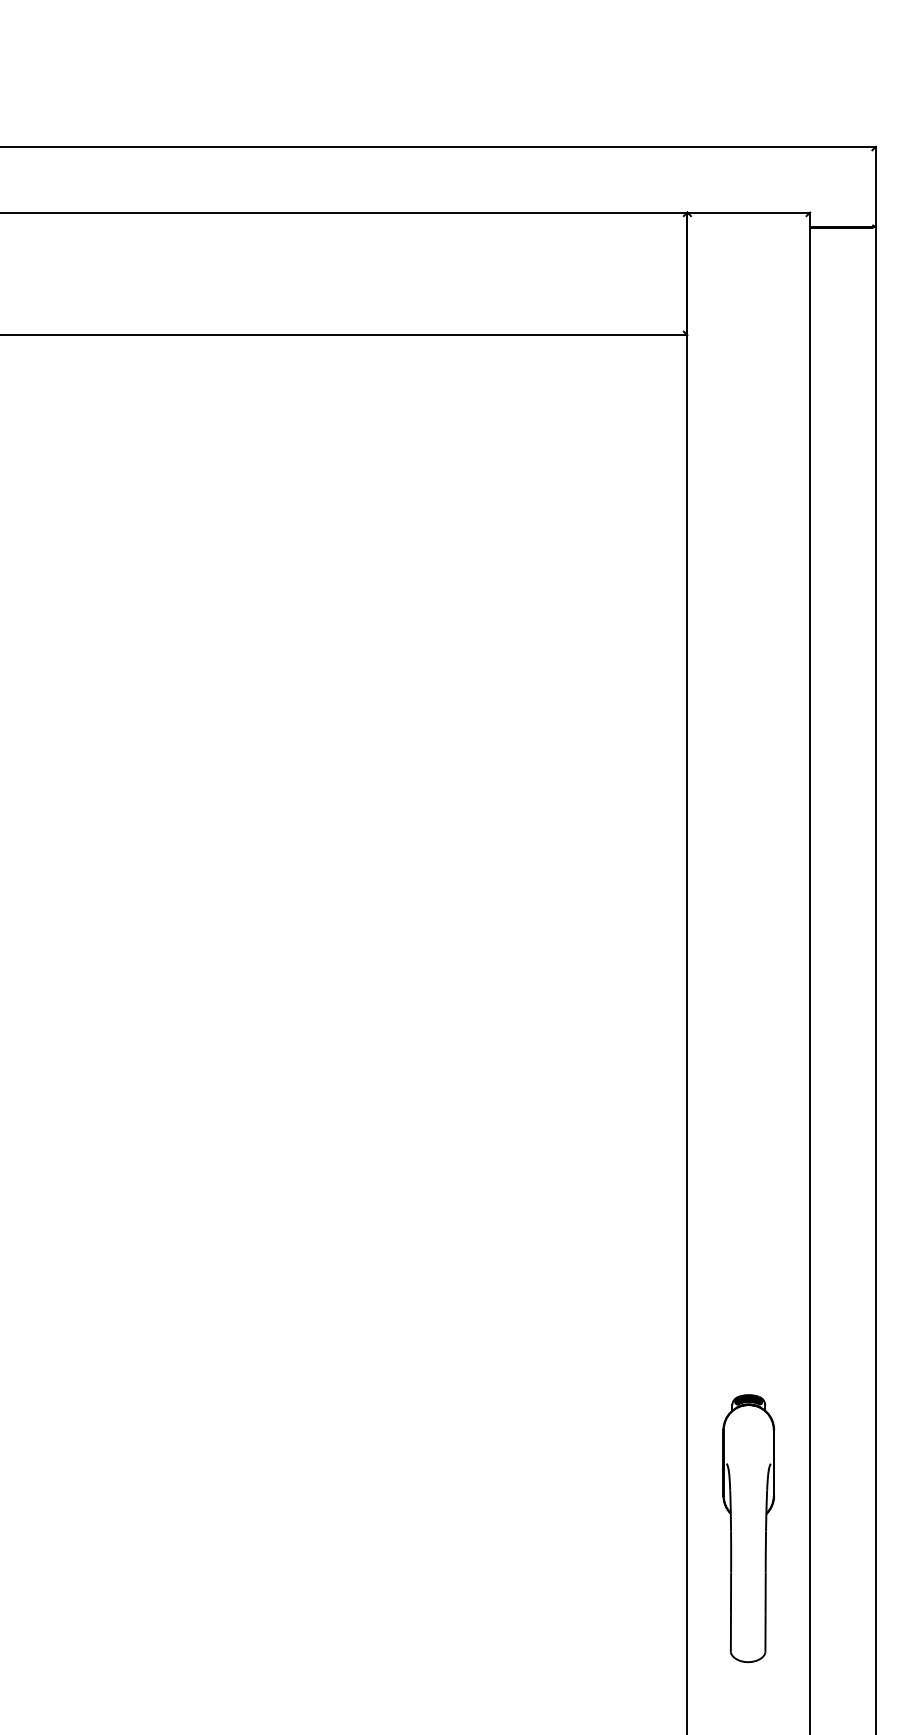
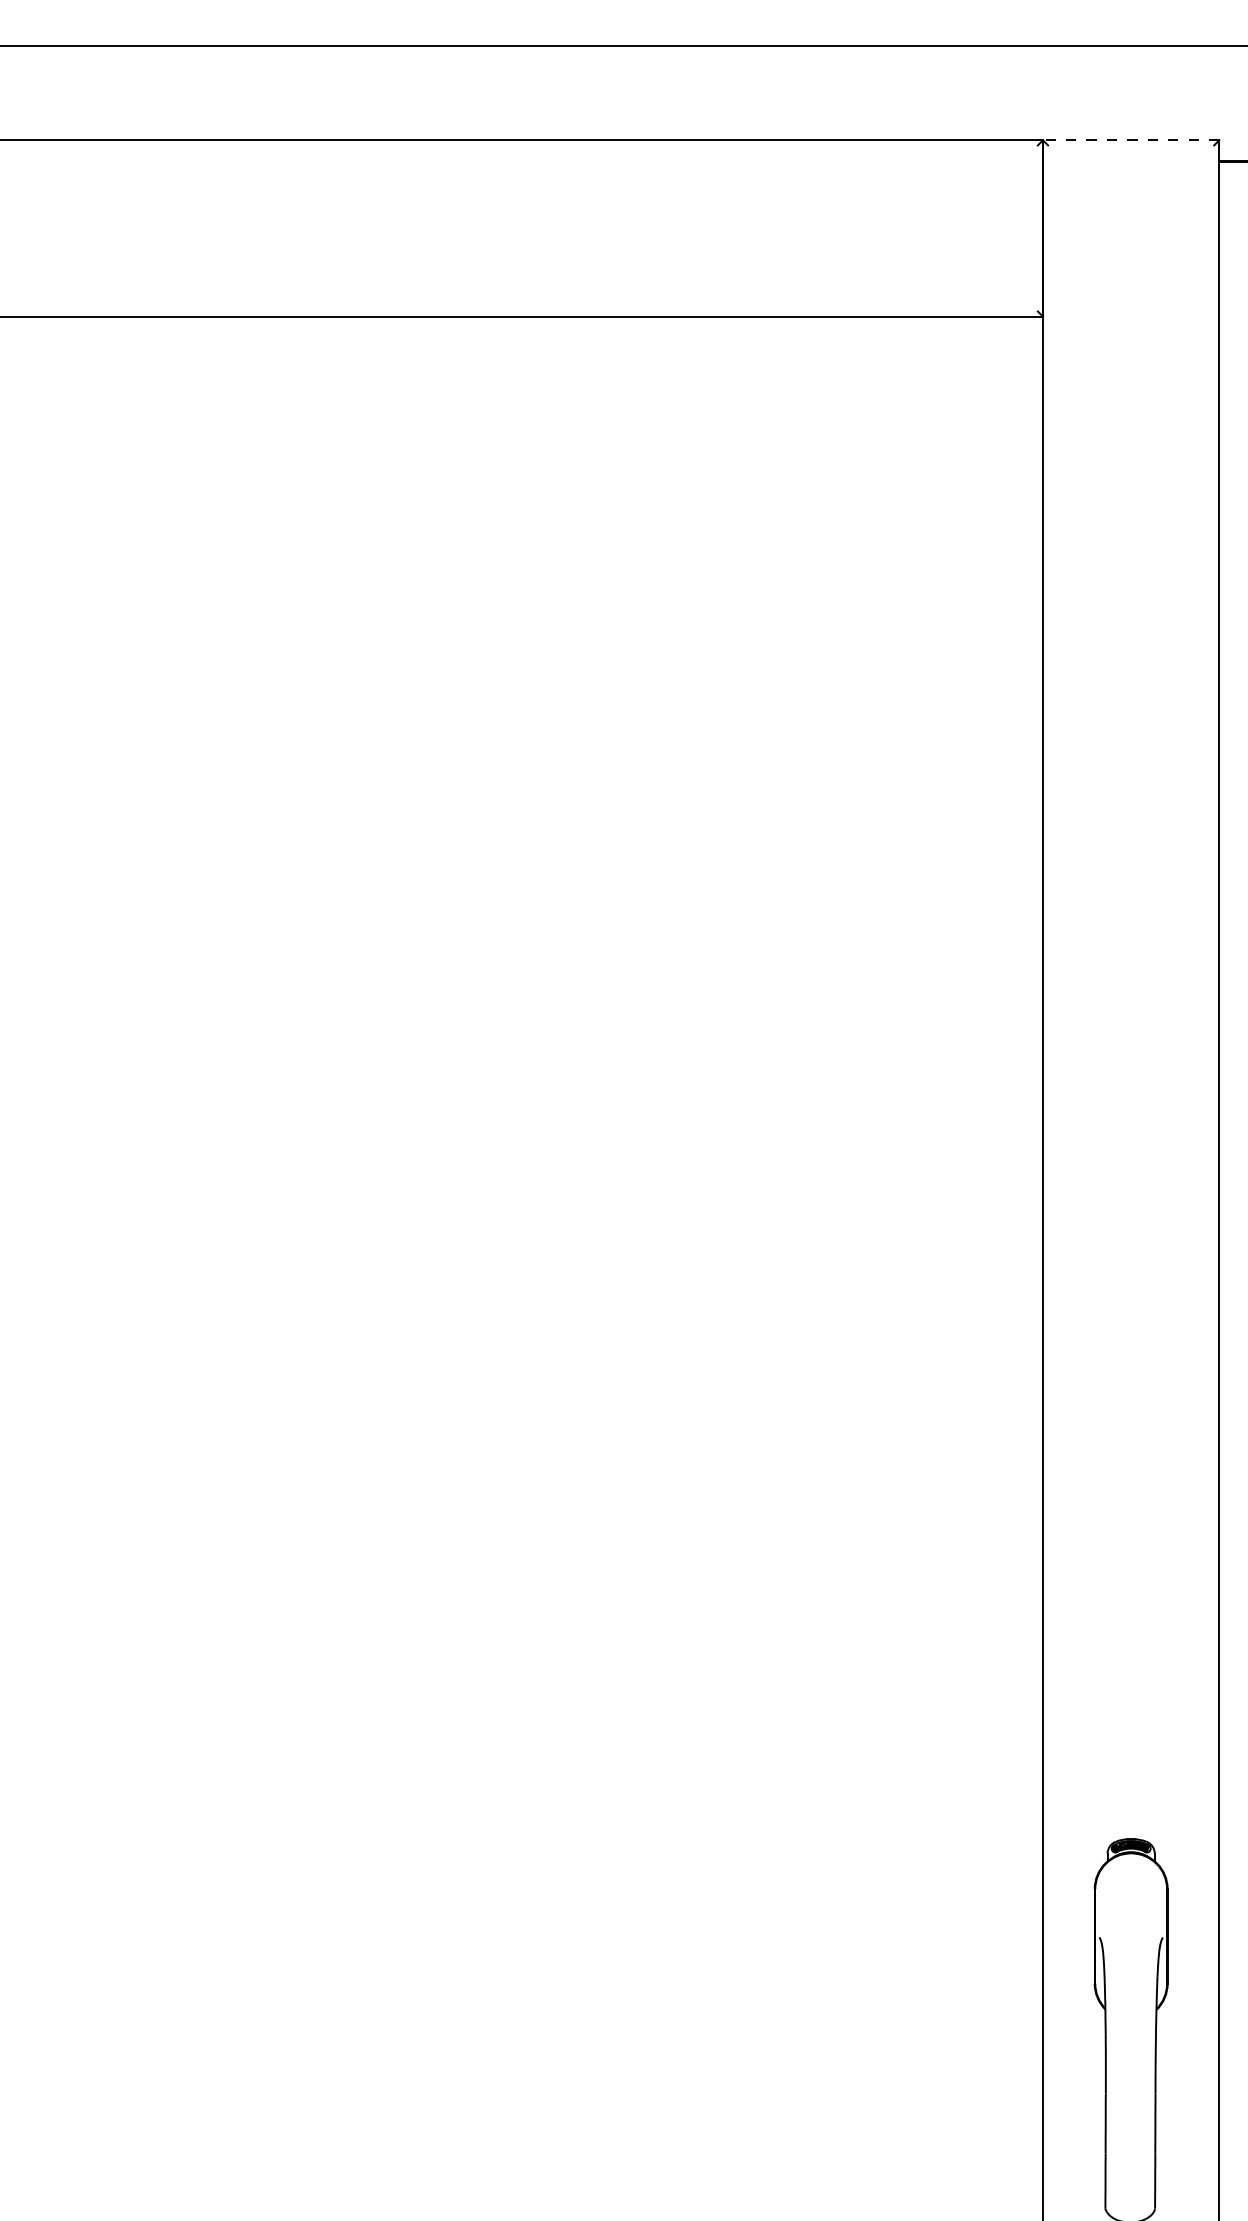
line: (748, 212) -> (1130, 140), solid -> dashed

